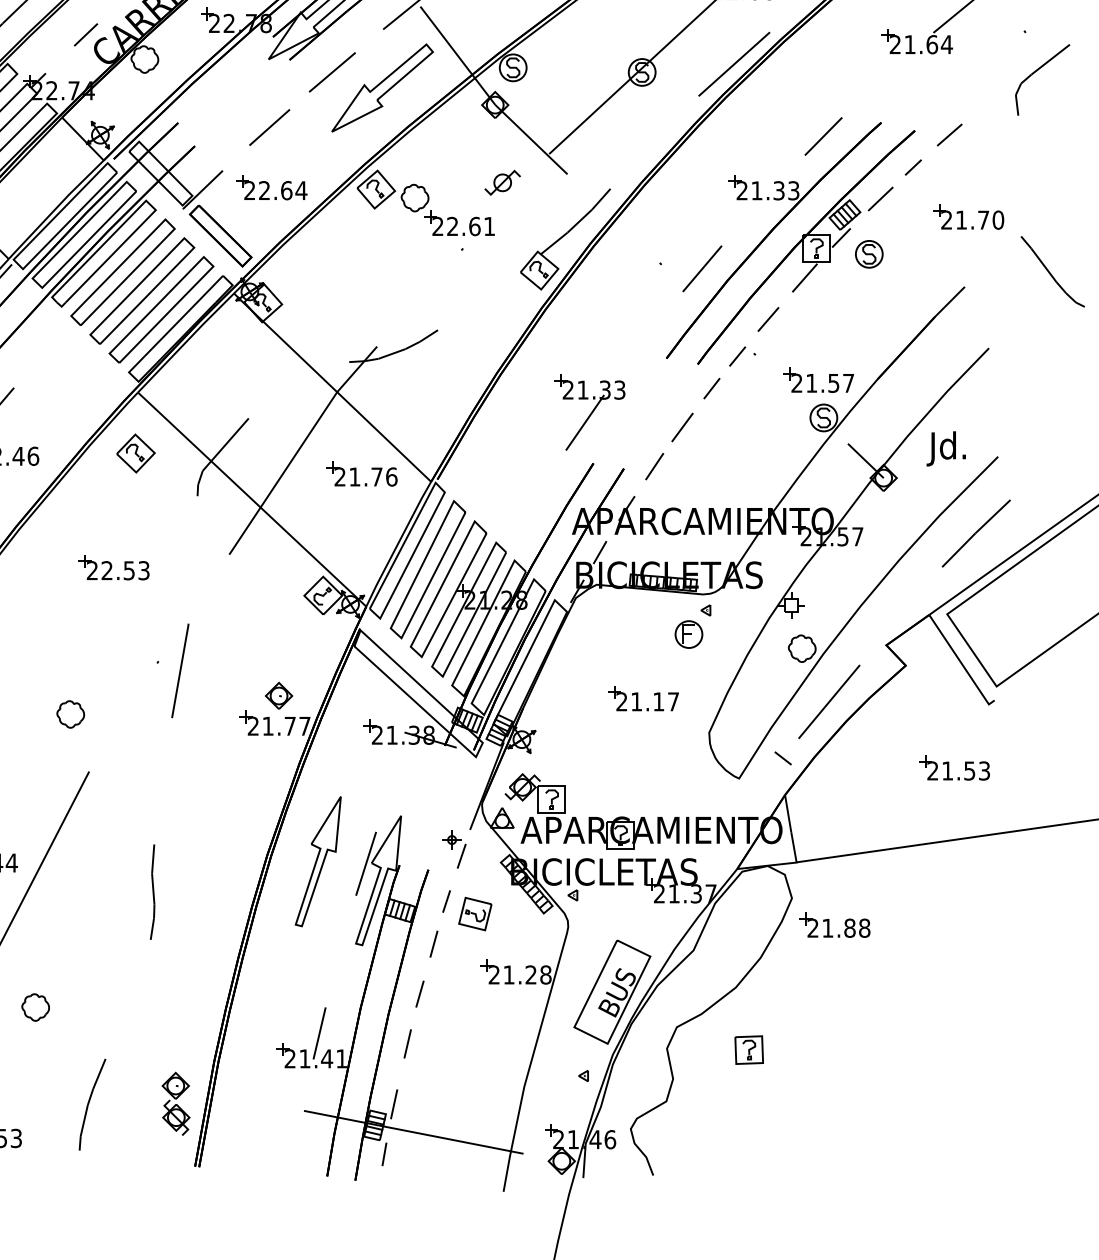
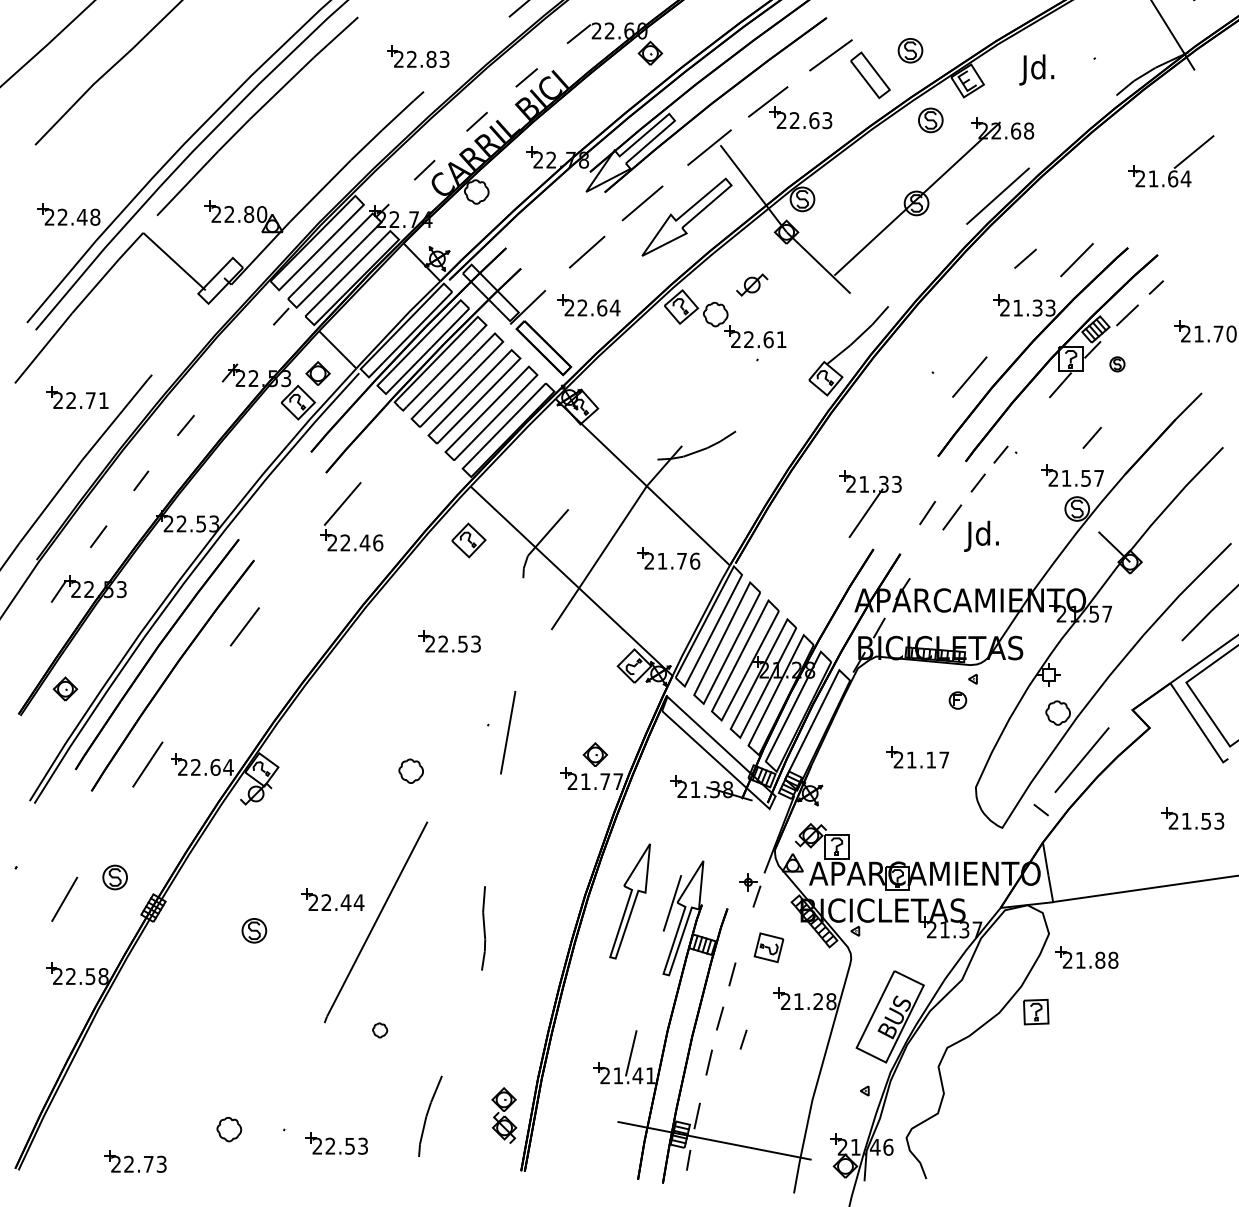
line: (949, 134) -> (1025, 258), moved
part: (503, 182) -> (752, 284), moved
part: (869, 254) -> (1117, 364), size x0.6
line: (767, 319) -> (1091, 437), moved
text: (946, 447) -> (981, 535), moved
line: (654, 467) -> (927, 513), moved
part: (688, 634) -> (957, 700), size x0.7
line: (446, 901) -> (743, 1039), moved
part: (34, 1007) -> (379, 1030), size x0.6
part: (749, 1050) -> (1036, 1012), moved

